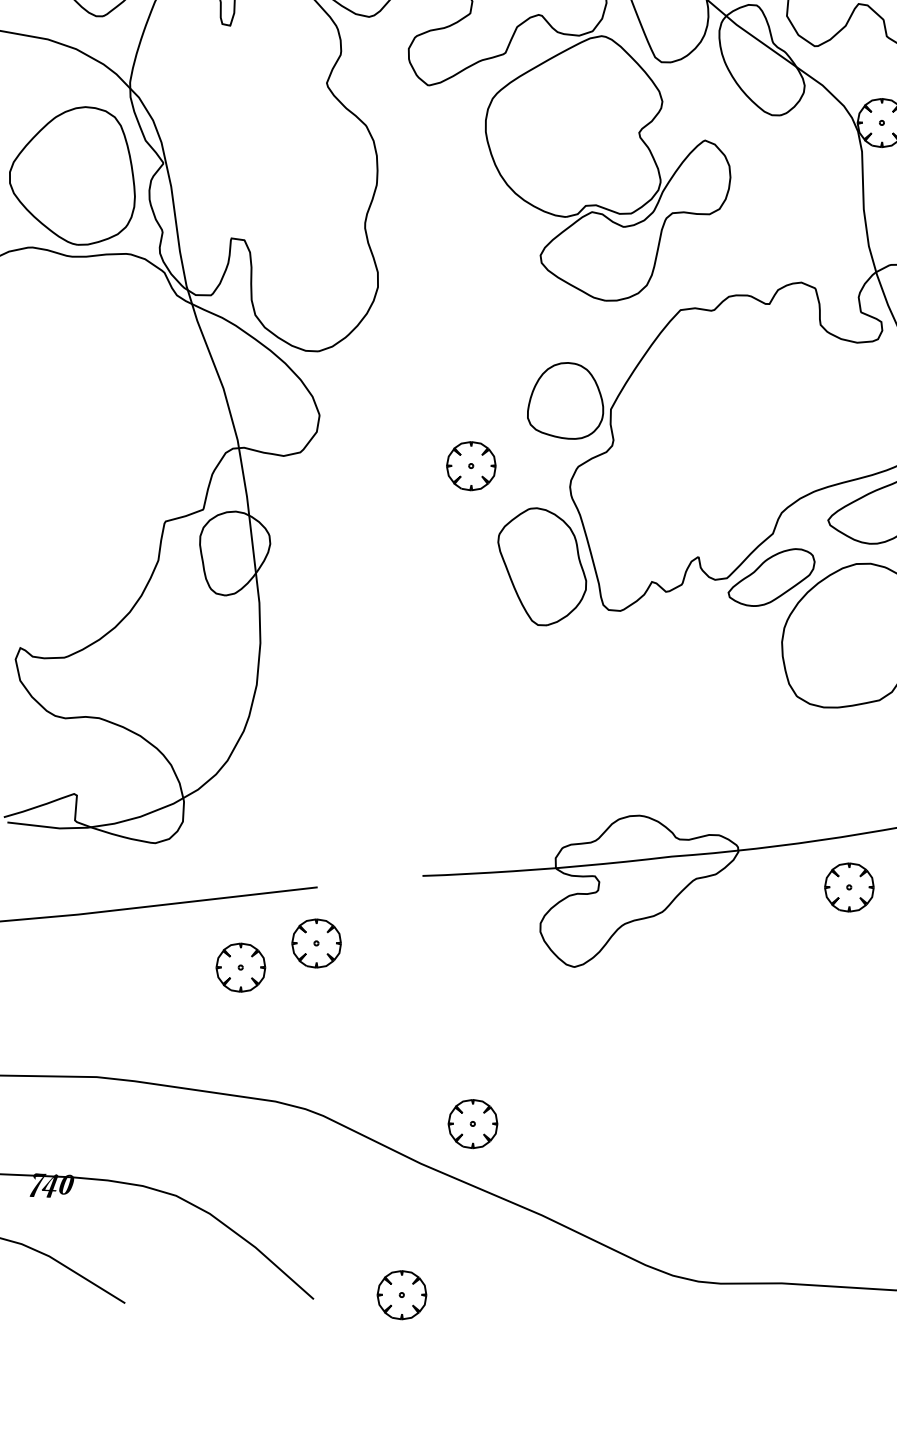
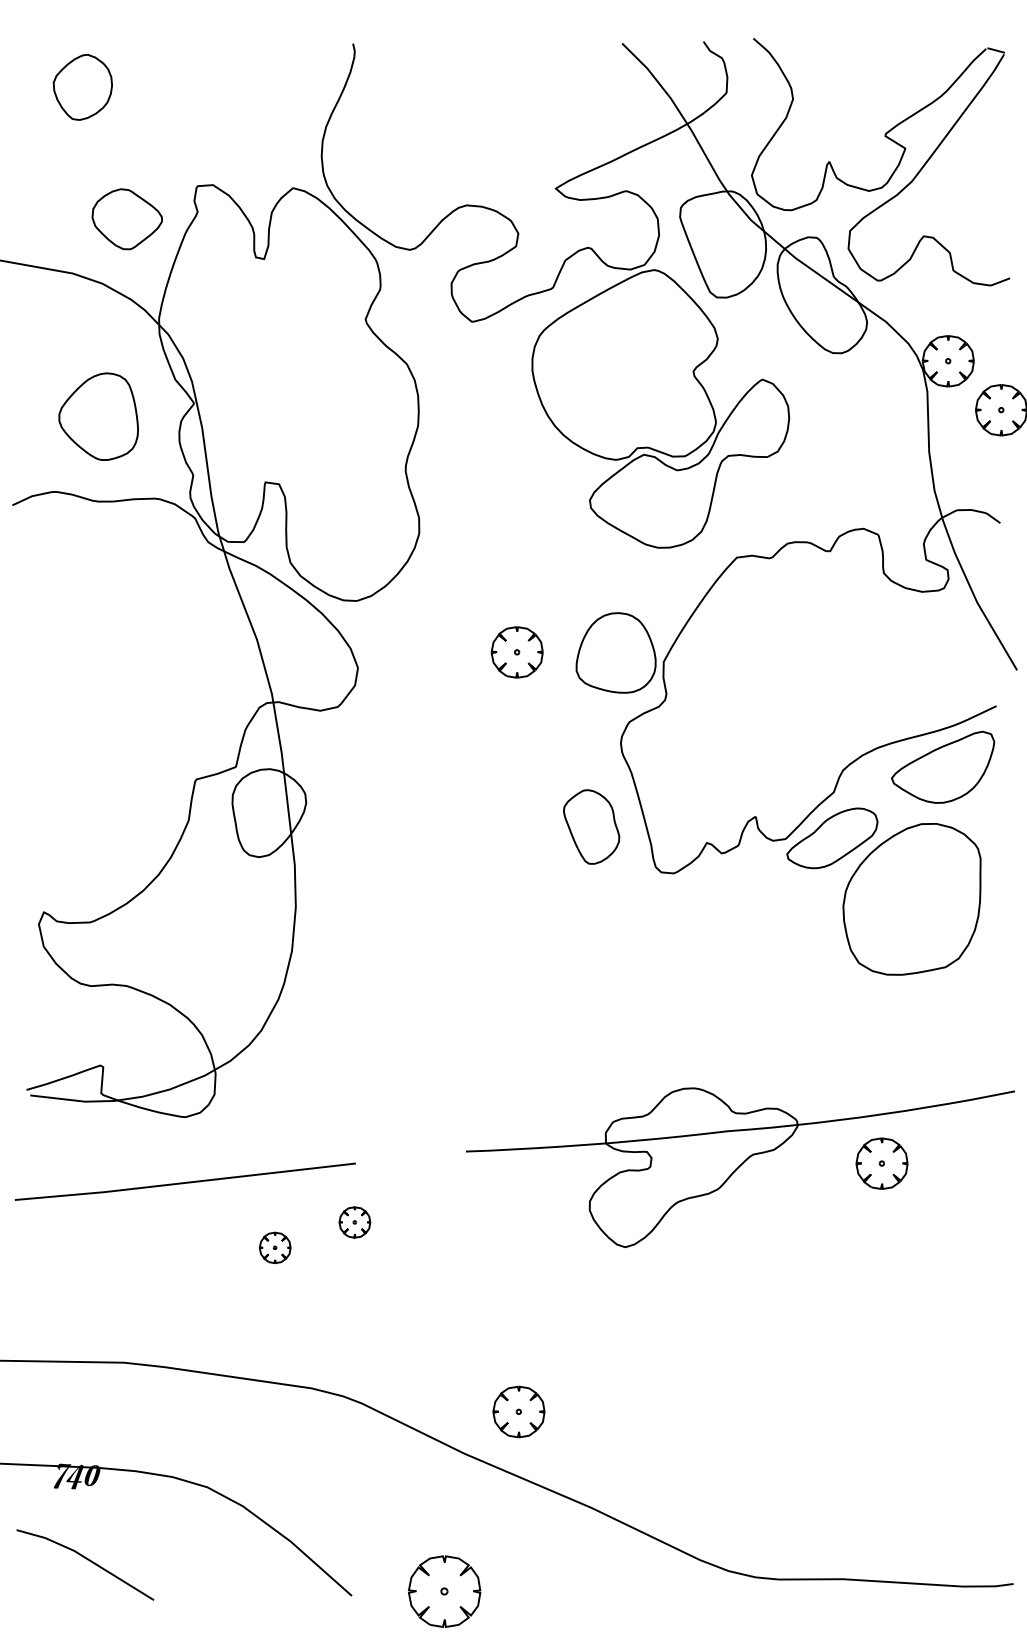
part: (72, 175) -> (98, 416), size x0.6
part: (470, 466) -> (516, 652), moved
part: (542, 566) -> (591, 826), size x0.6
part: (848, 887) -> (881, 1163), moved
part: (316, 943) -> (354, 1222), size x0.6
part: (240, 967) -> (274, 1247), size x0.6
part: (401, 1295) -> (443, 1591), size x1.4

